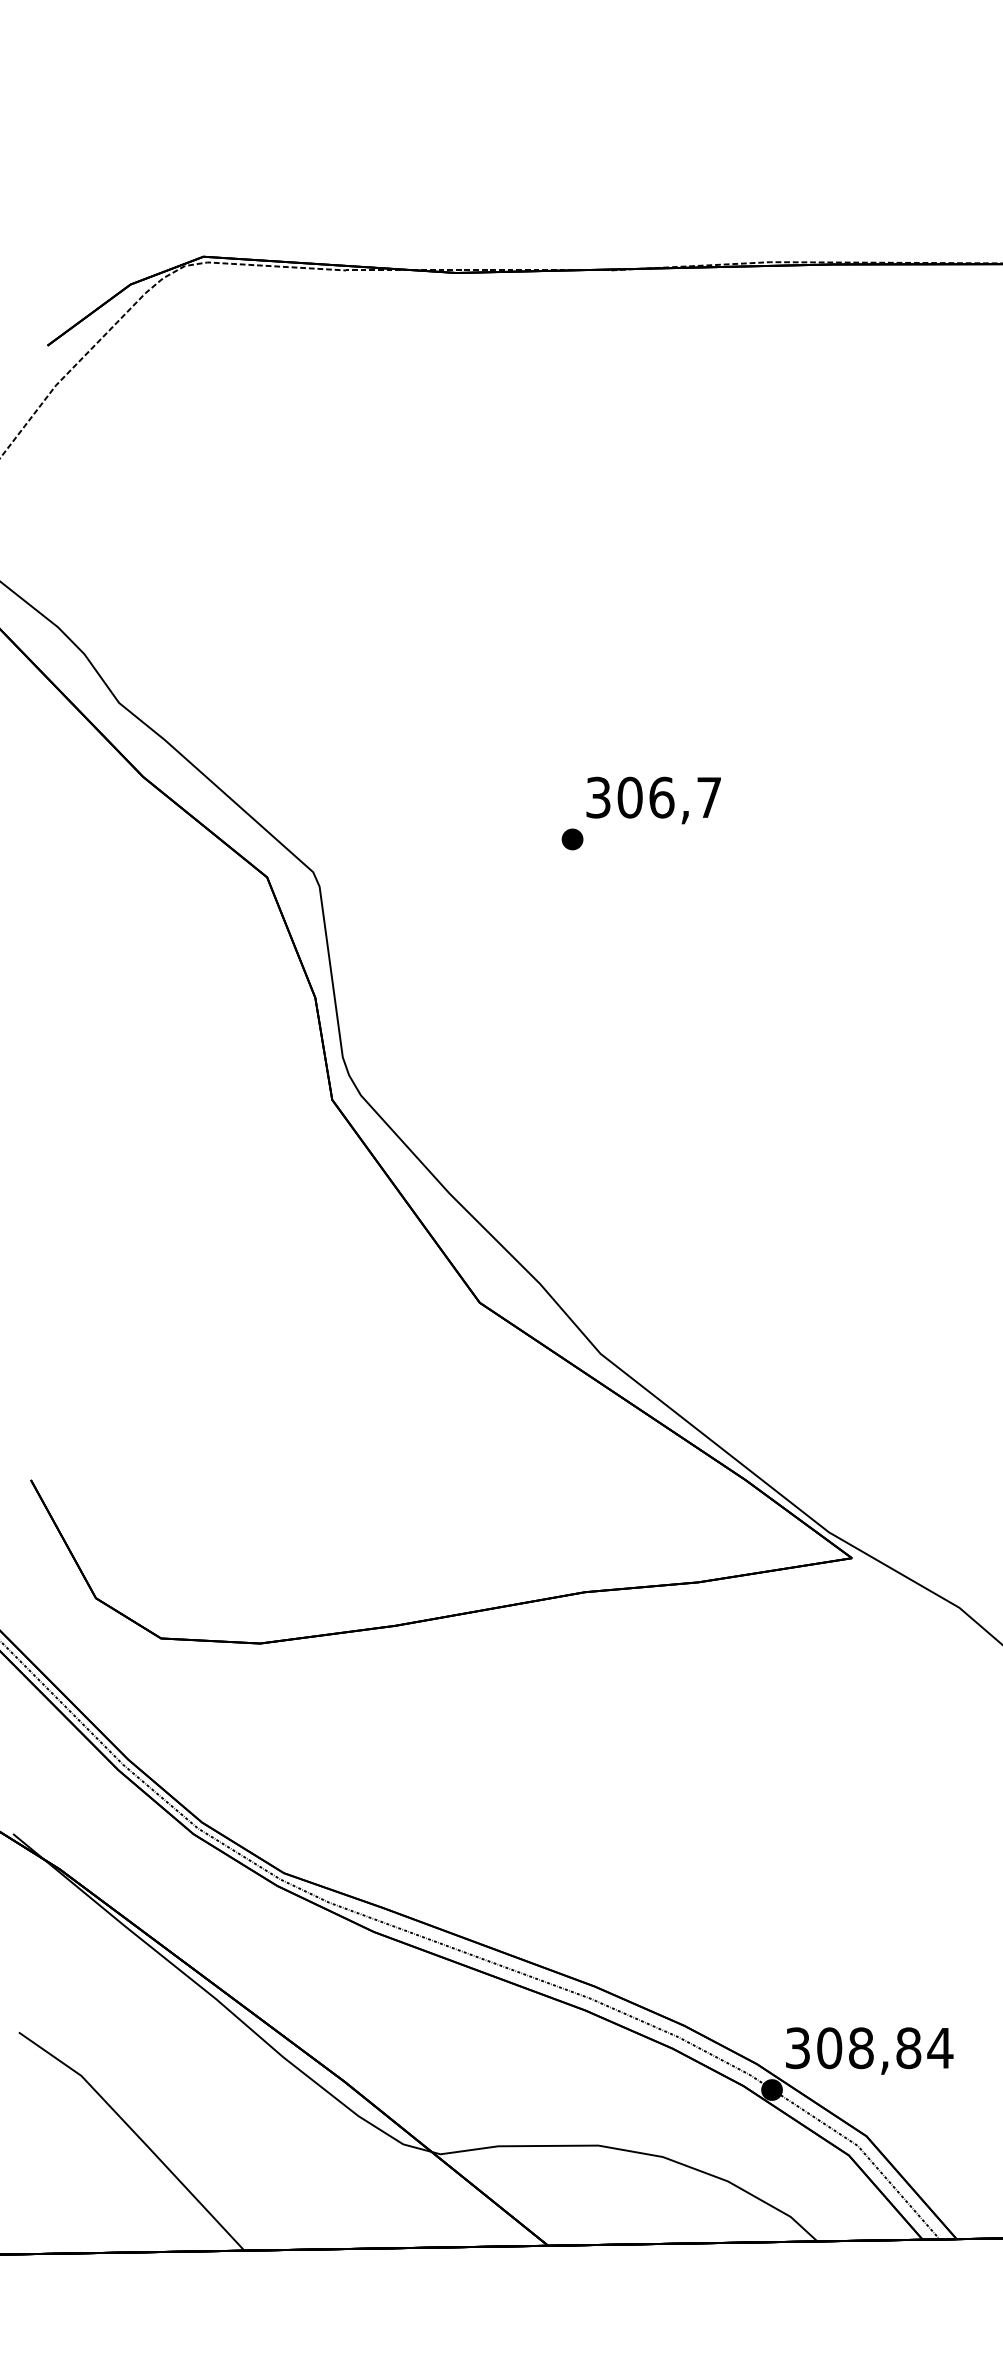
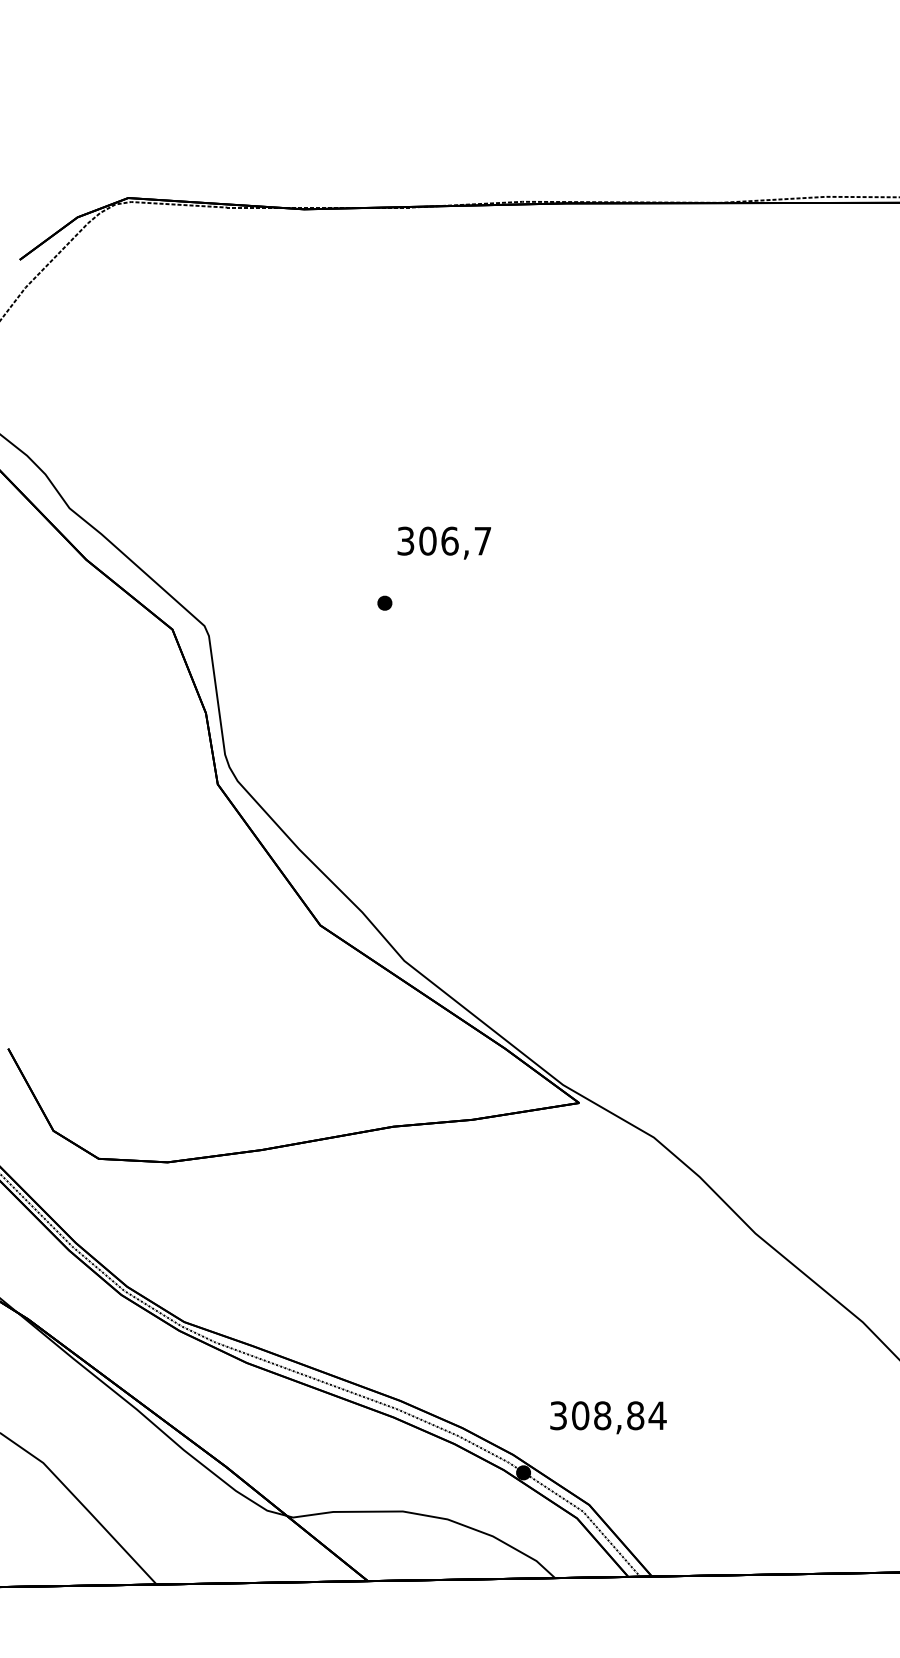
text: (652, 799) -> (443, 542), moved
text: (869, 2050) -> (608, 1417), moved

